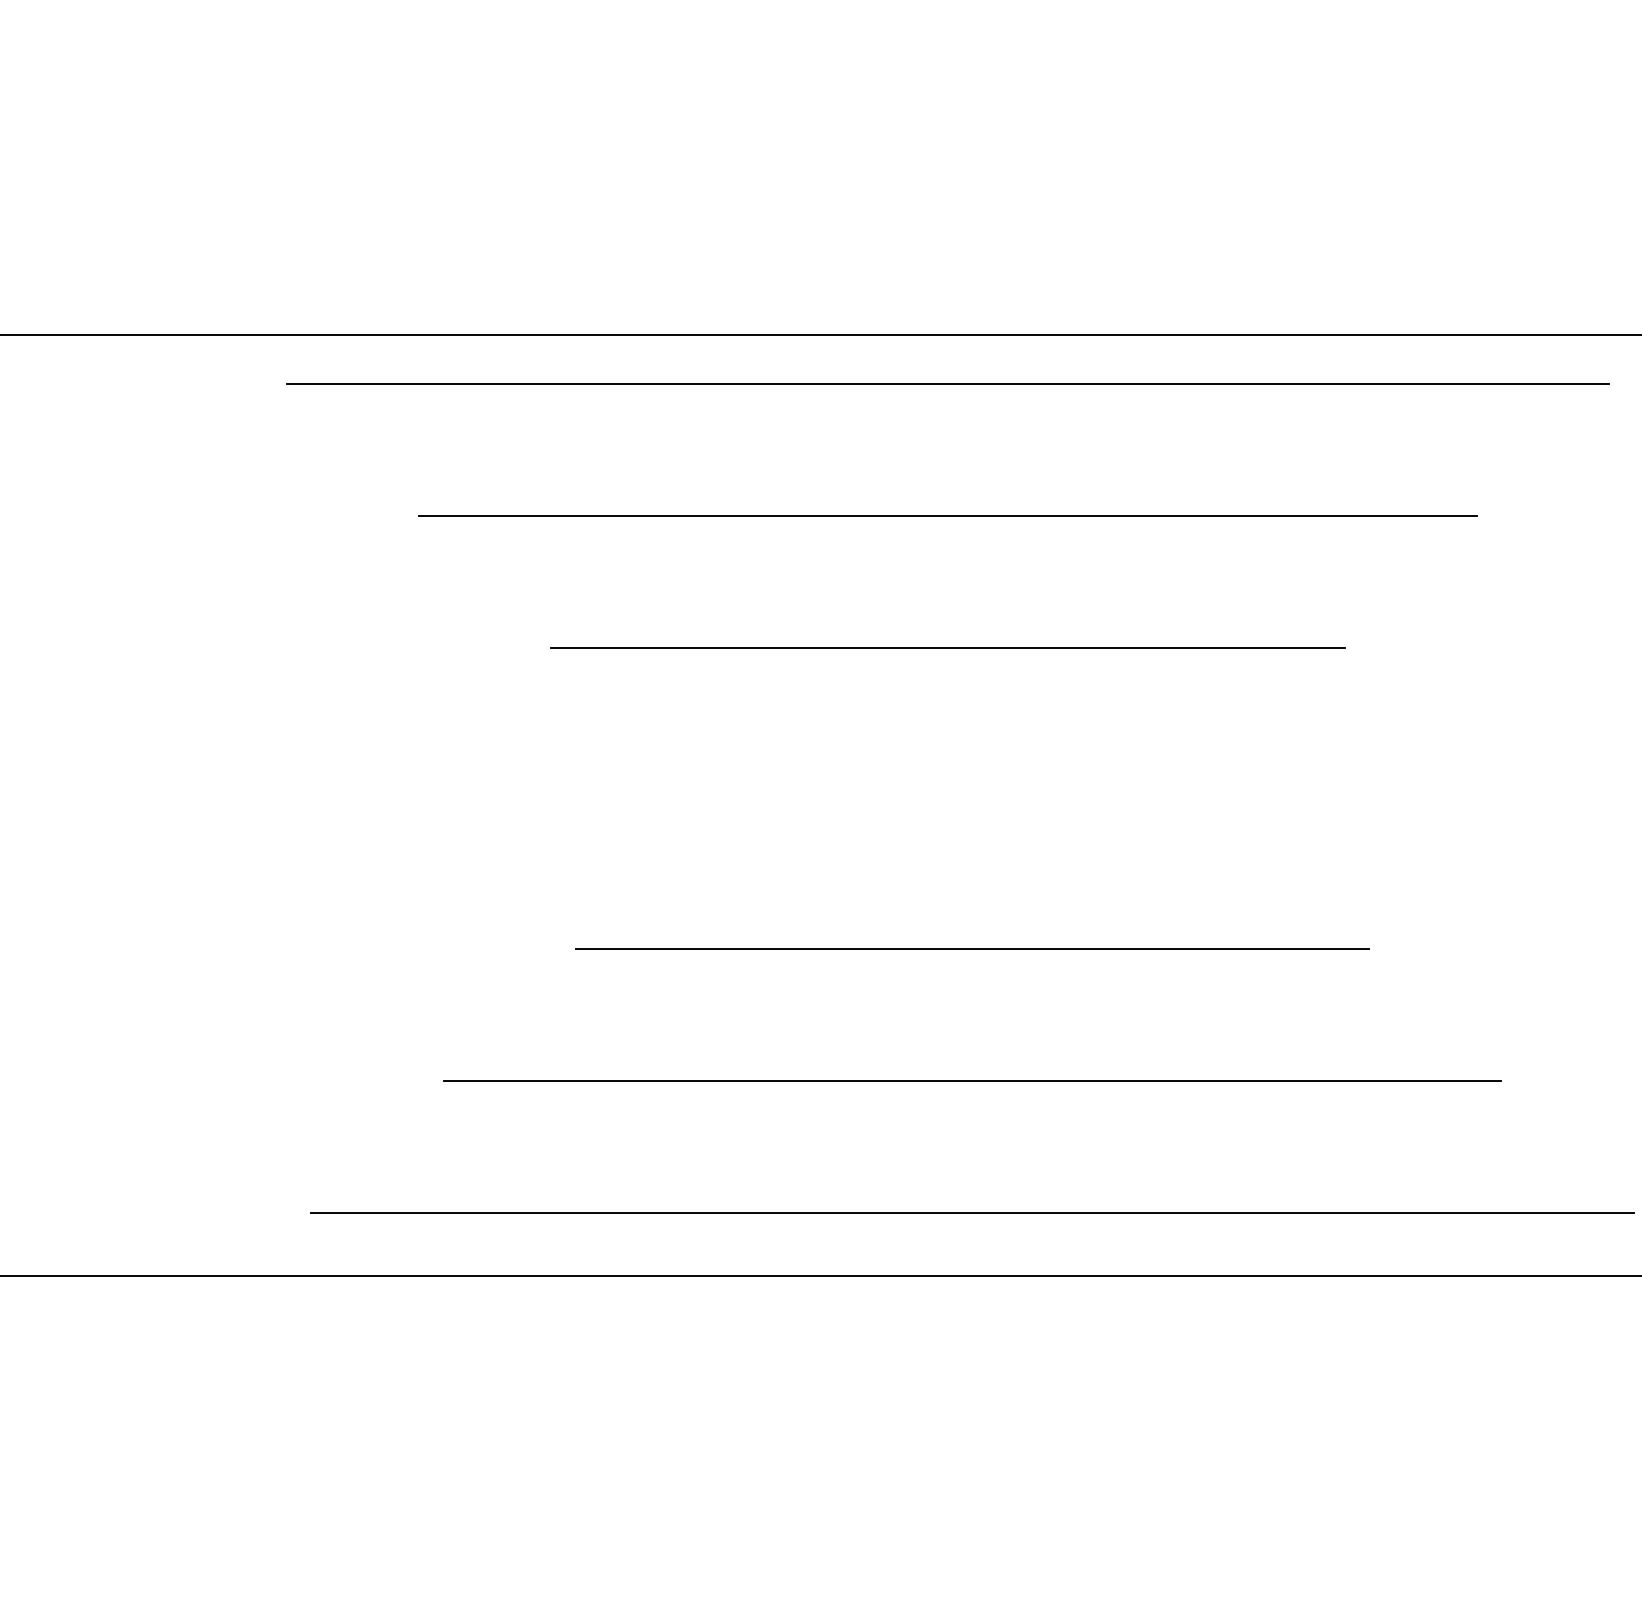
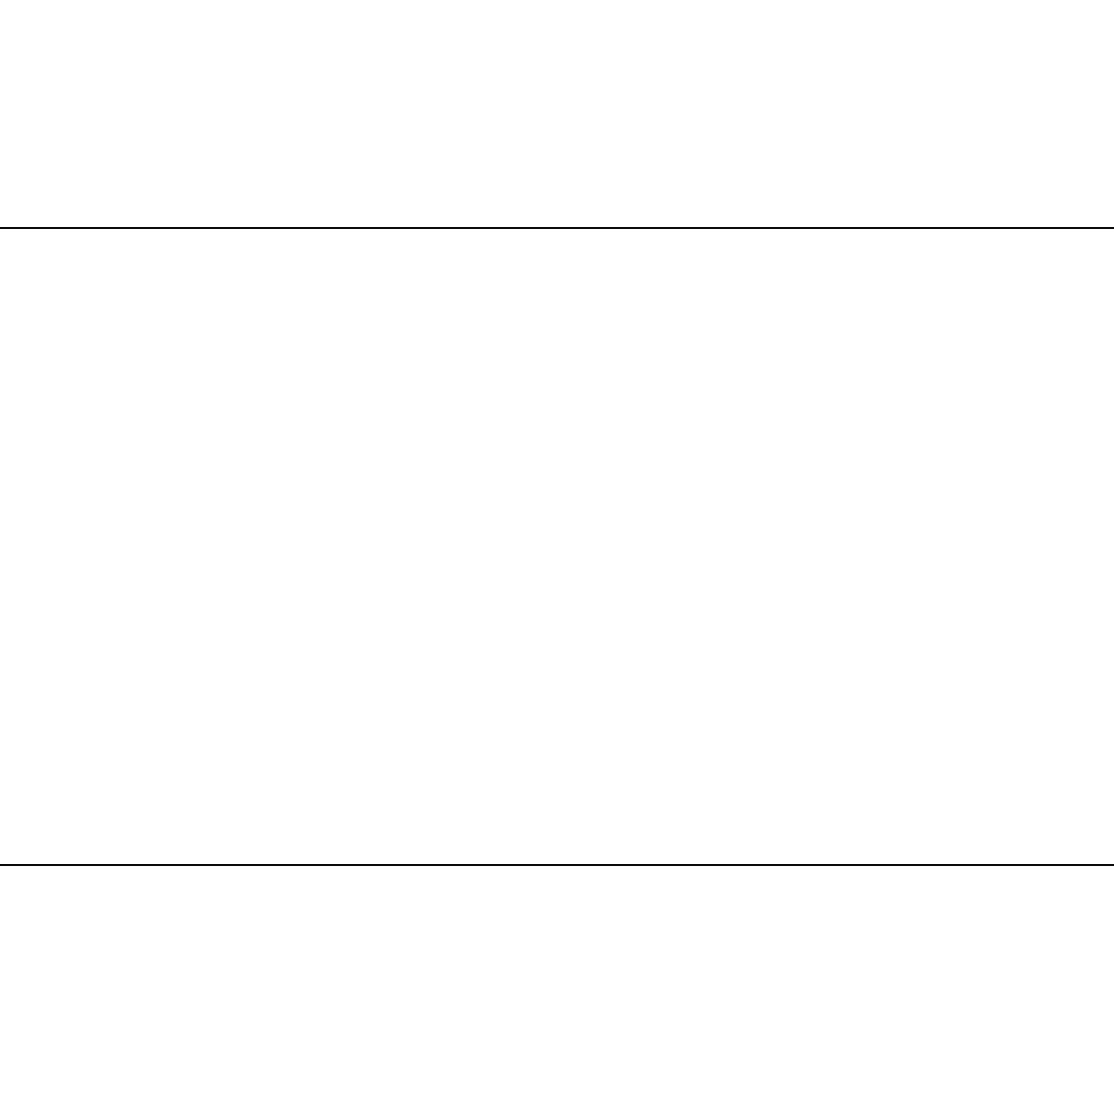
line: (947, 383) -> (642, 260), removed
line: (947, 516) -> (642, 350), removed
line: (948, 647) -> (643, 439), removed
line: (972, 948) -> (659, 643), removed
line: (972, 1081) -> (659, 733), removed
line: (972, 1212) -> (659, 822), removed

